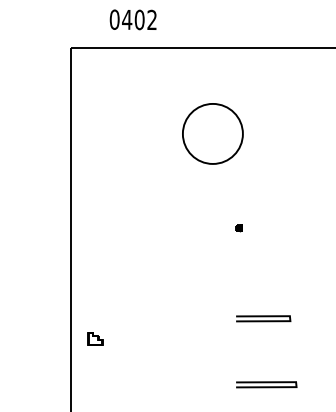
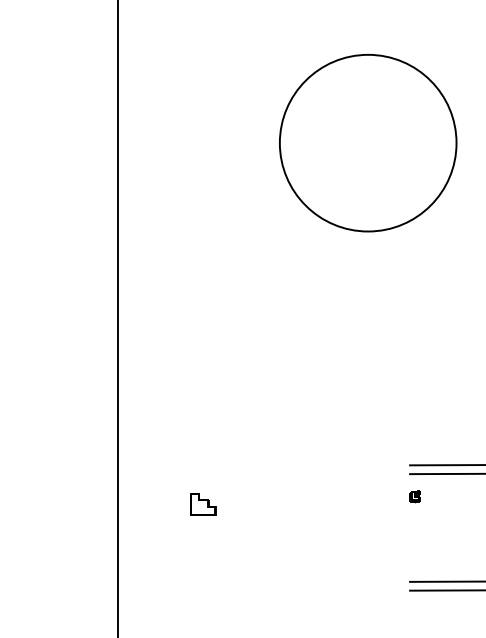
circle: (212, 133) -> (367, 142), size x1.67
part: (238, 228) -> (413, 497), moved
part: (95, 338) -> (203, 504), moved

